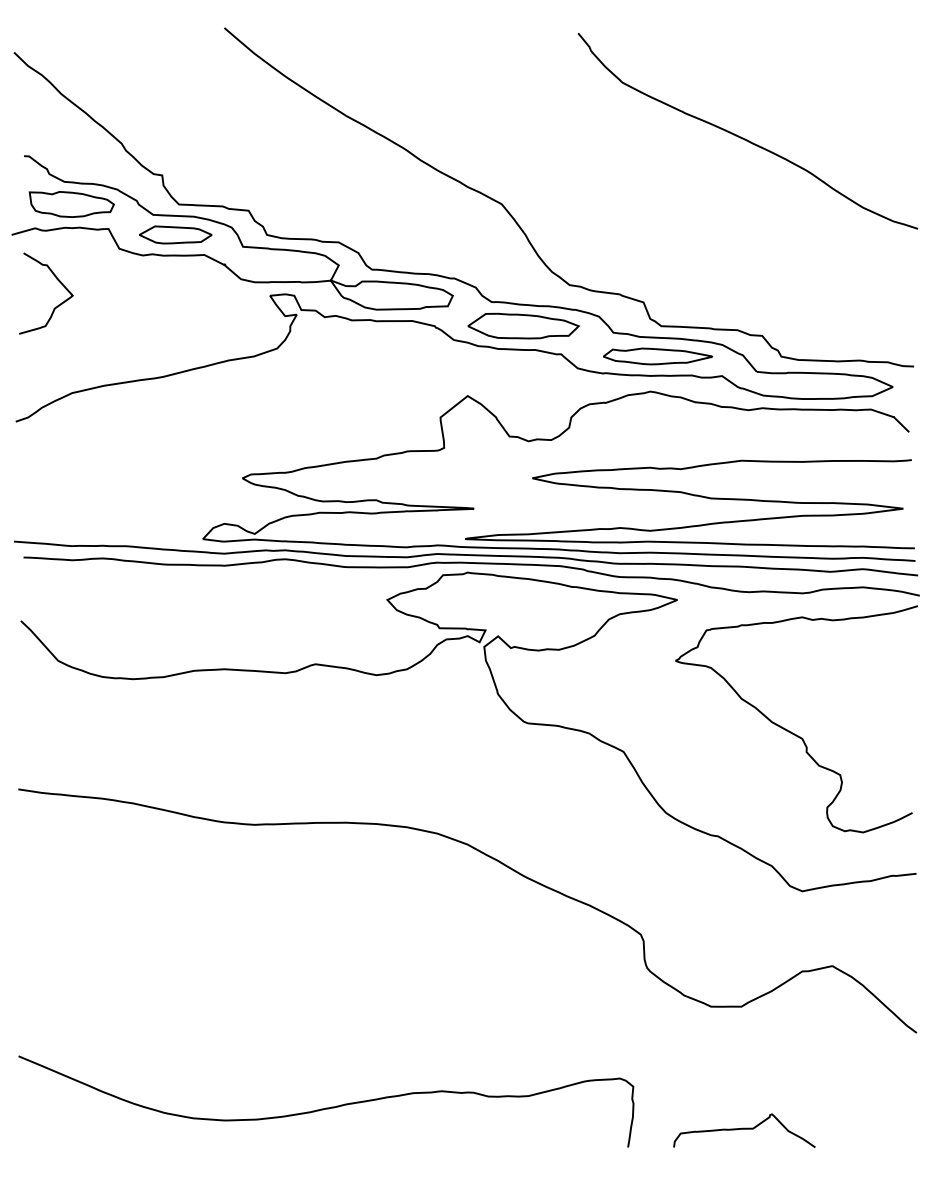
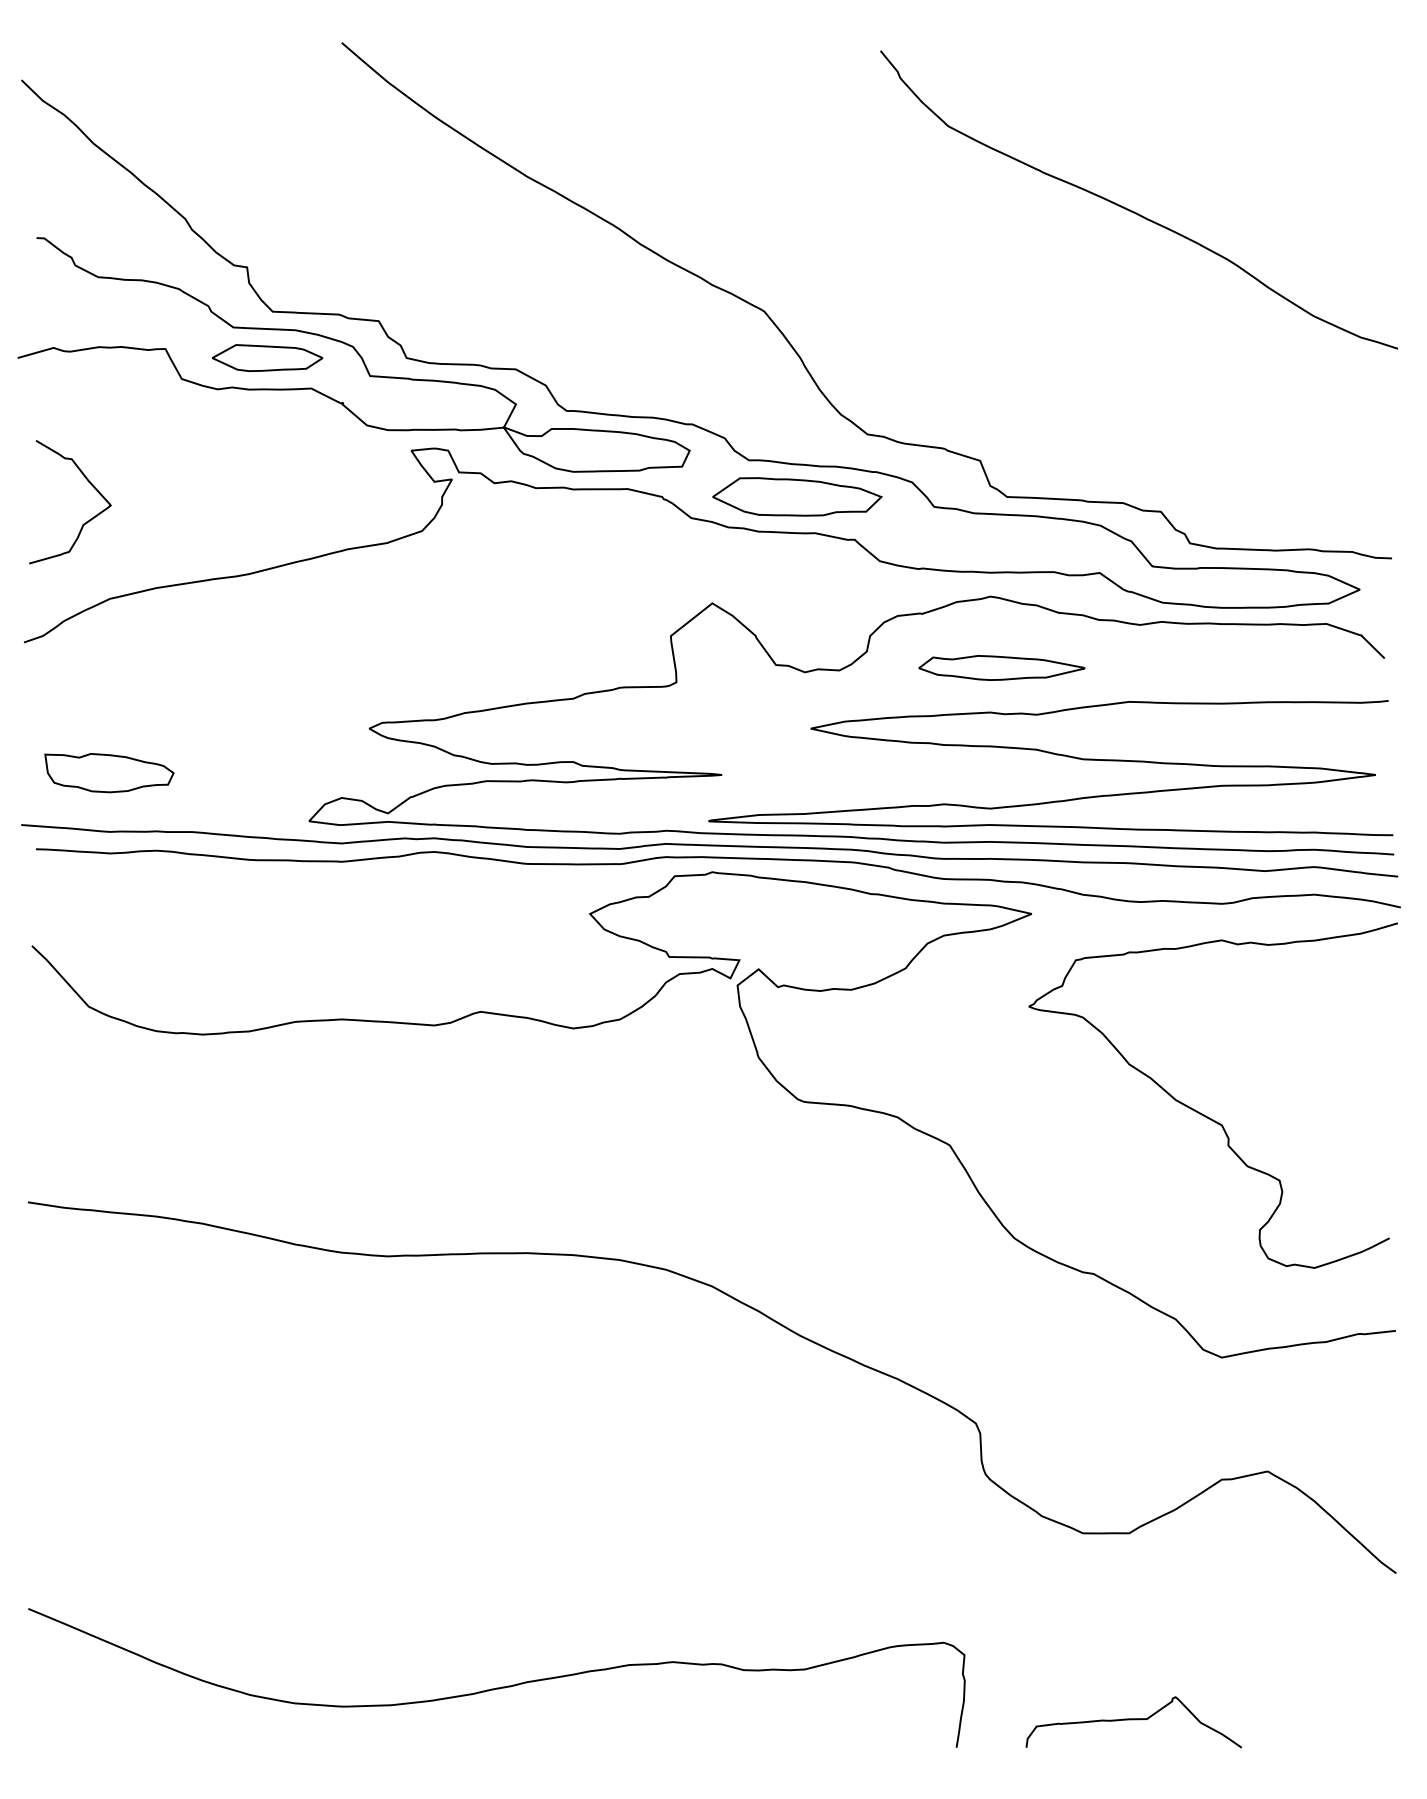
part: (71, 204) -> (108, 773), moved
curve: (55, 306) -> (84, 521), moved
part: (658, 356) -> (1002, 668), moved

